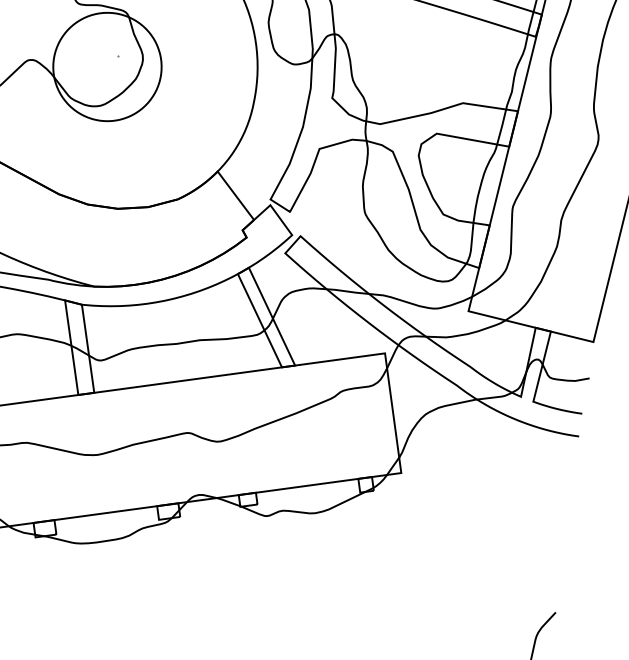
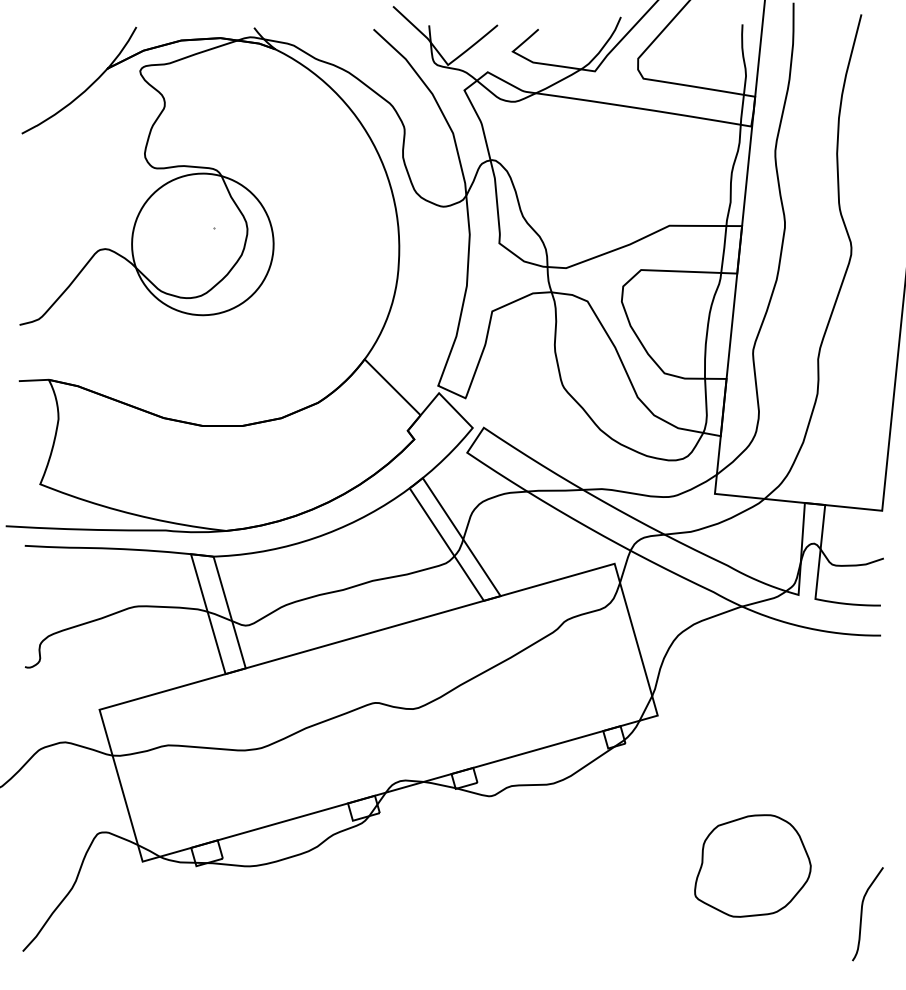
part: (456, 596) -> (752, 865), added

